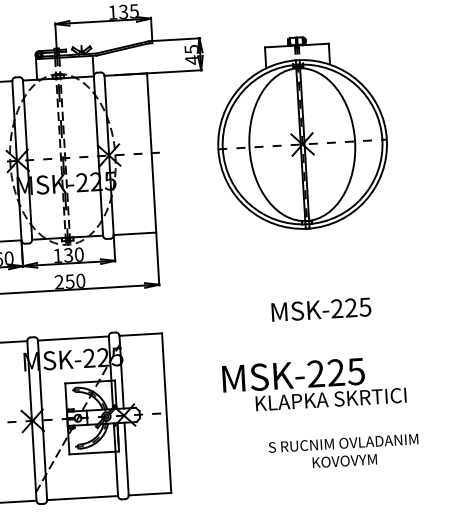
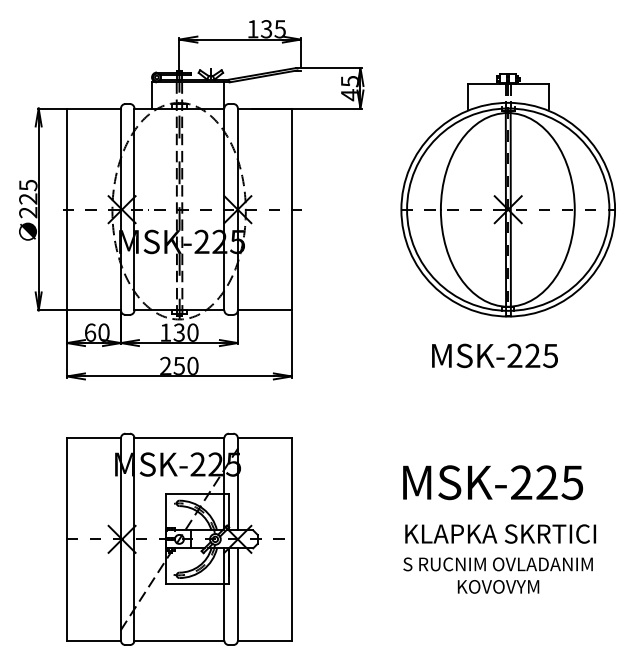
part: (301, 133) -> (507, 195), moved
text: (321, 309) -> (494, 355), moved
text: (293, 375) -> (492, 482), moved
text: (343, 452) -> (497, 575), moved

